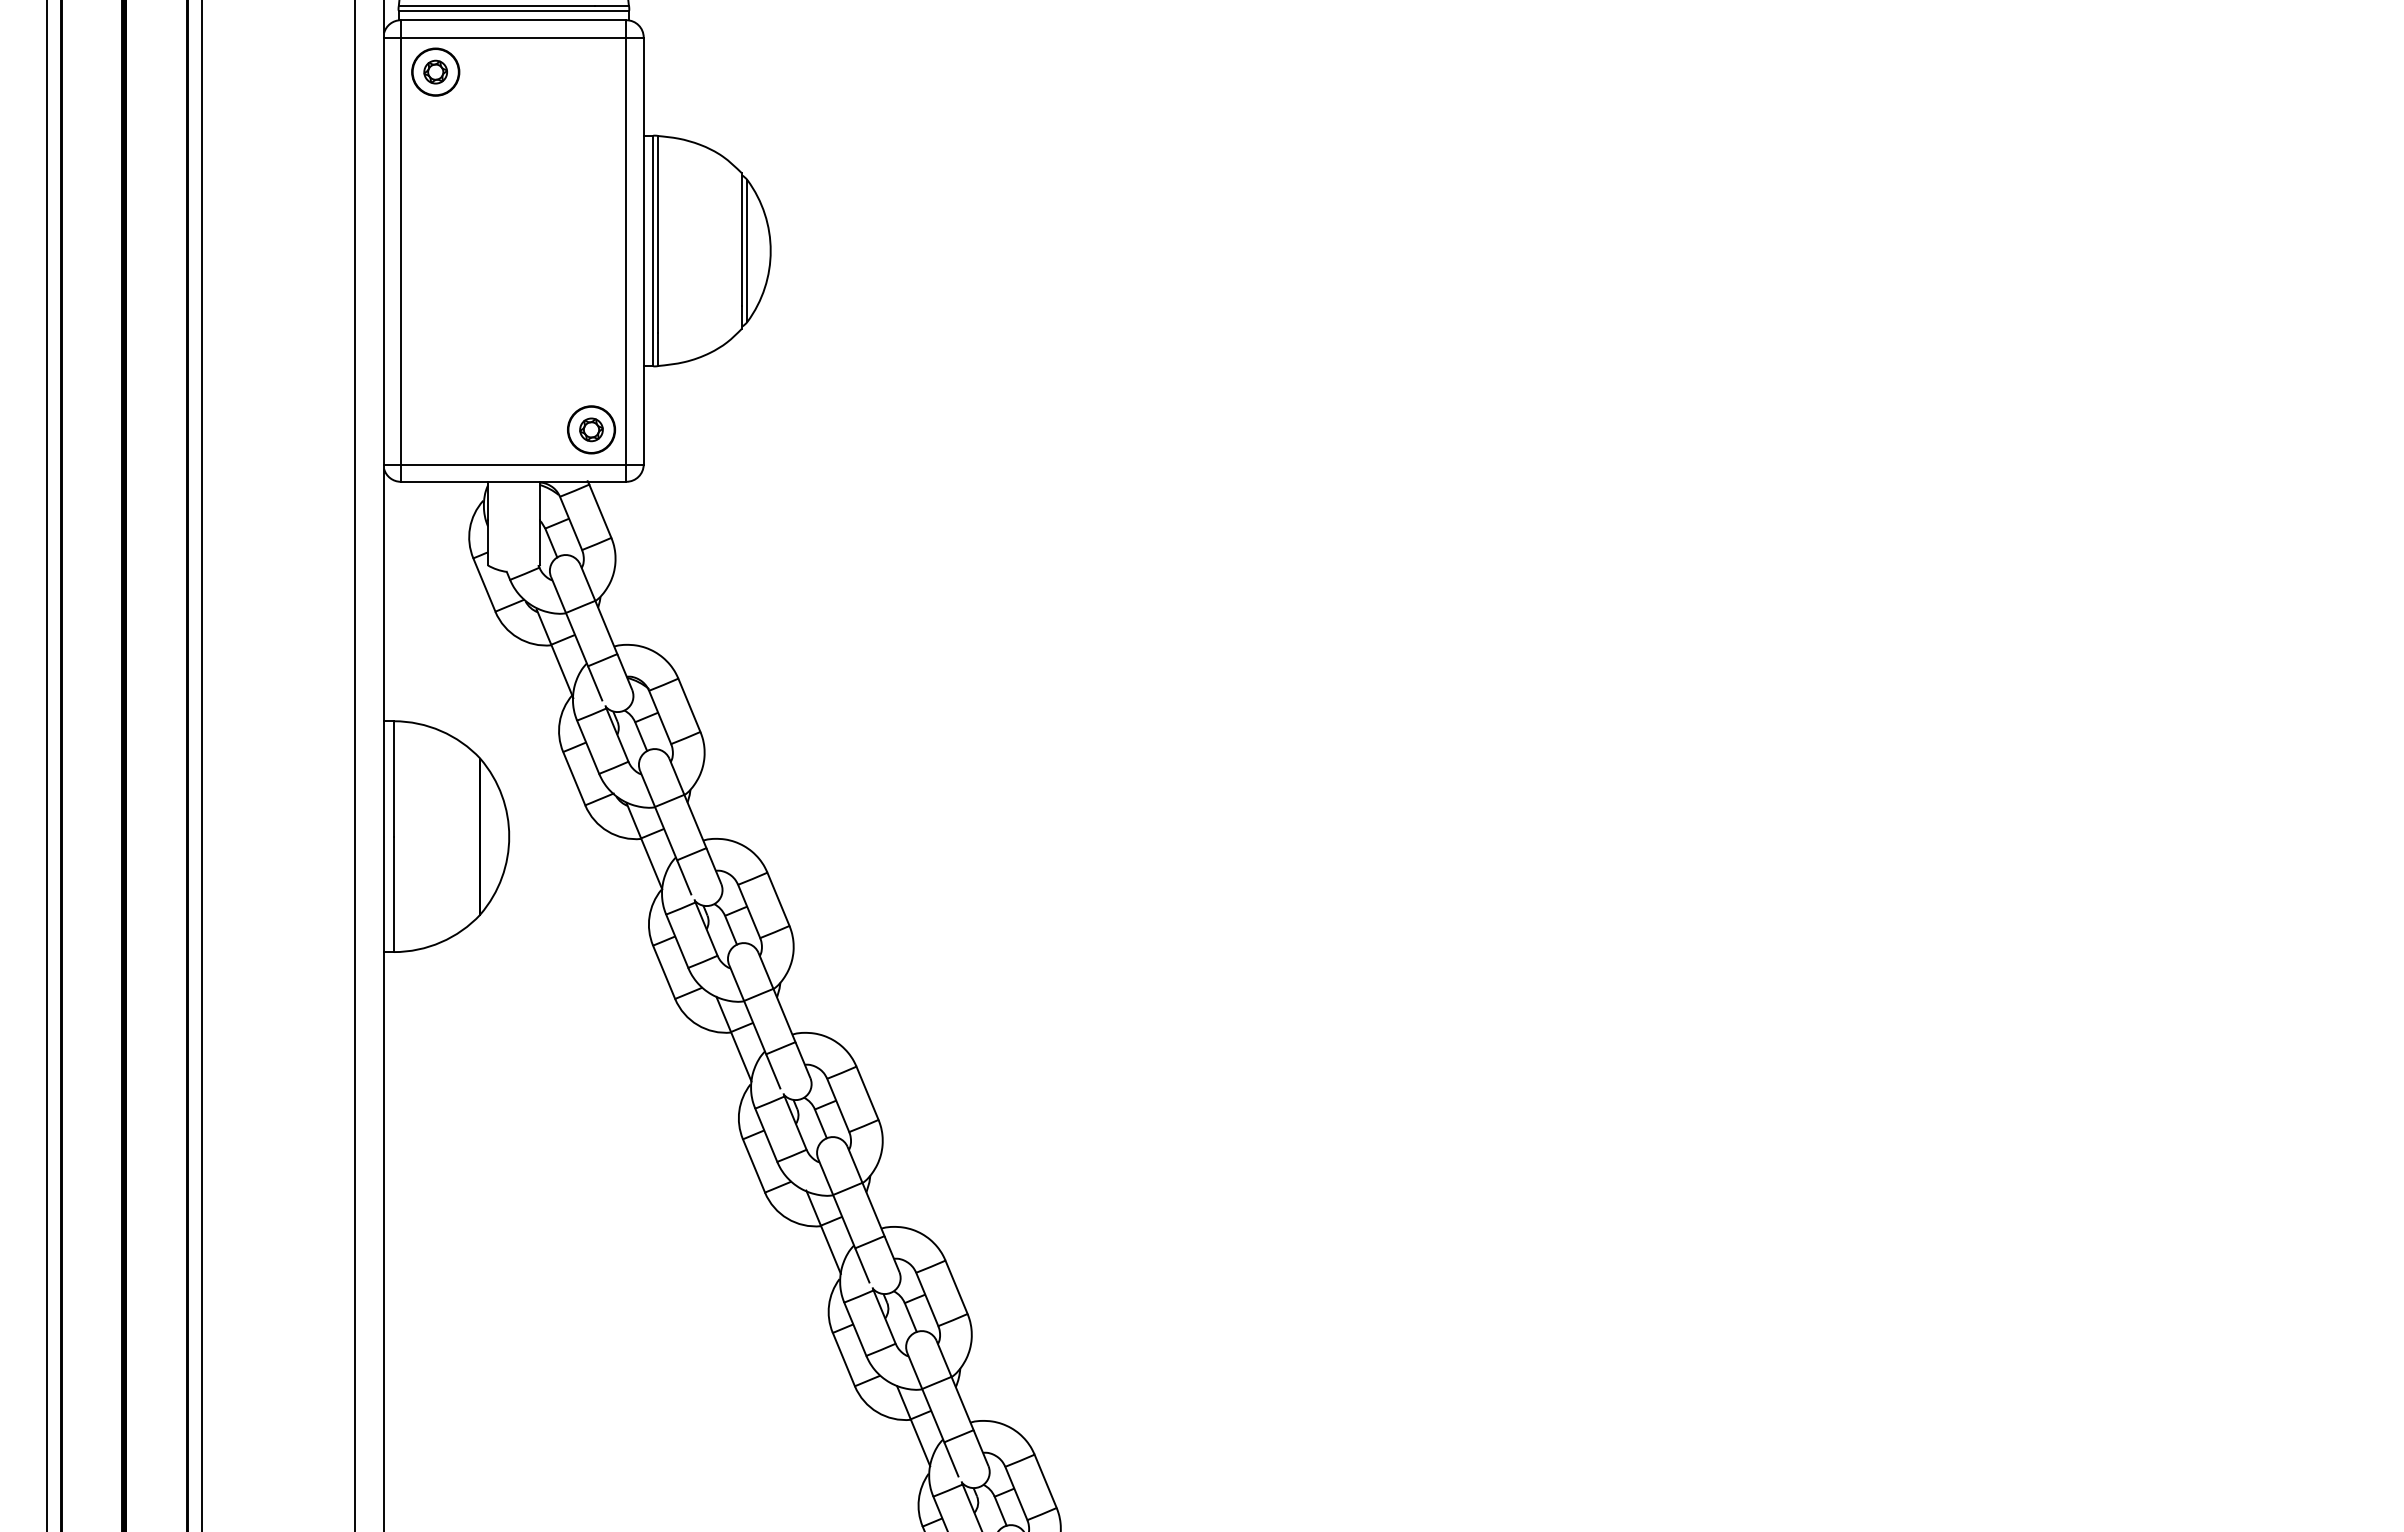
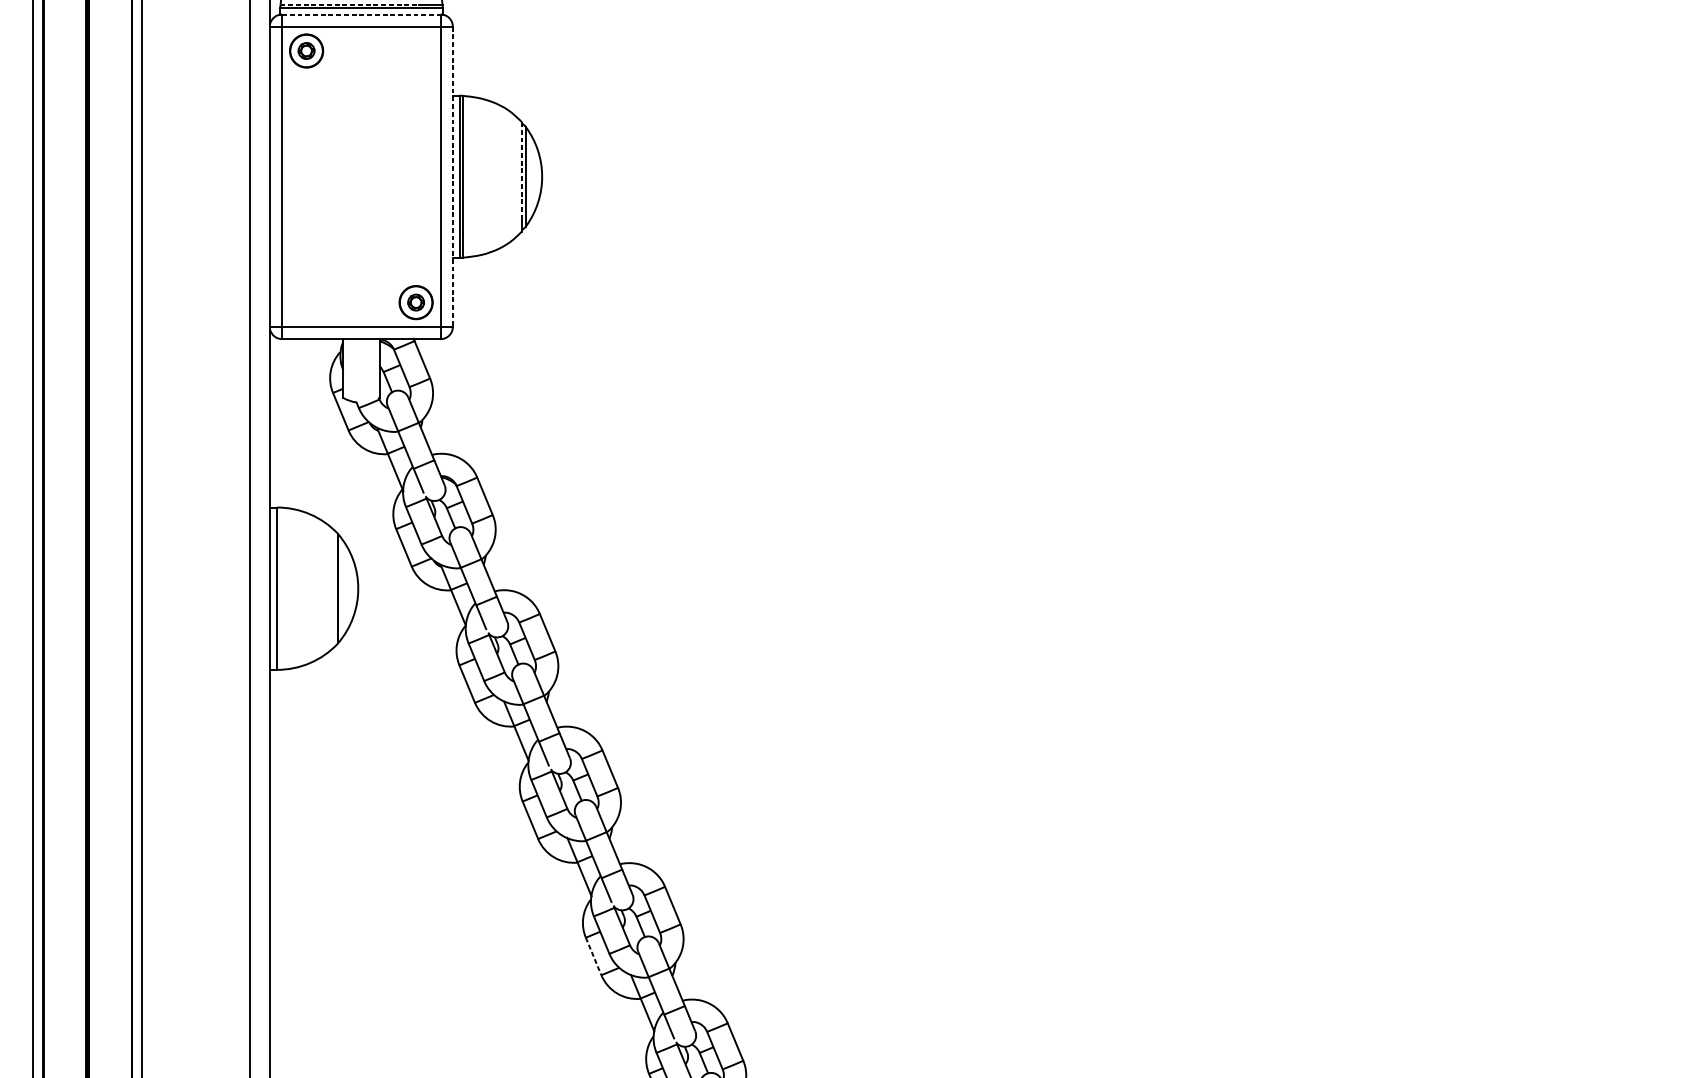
line: (497, 6) -> (350, 4), solid -> dashed
line: (513, 20) -> (361, 14), solid -> dashed
line: (741, 239) -> (521, 168), solid -> dashed
line: (643, 251) -> (452, 177), solid -> dashed
line: (843, 1359) -> (593, 956), solid -> dashed

